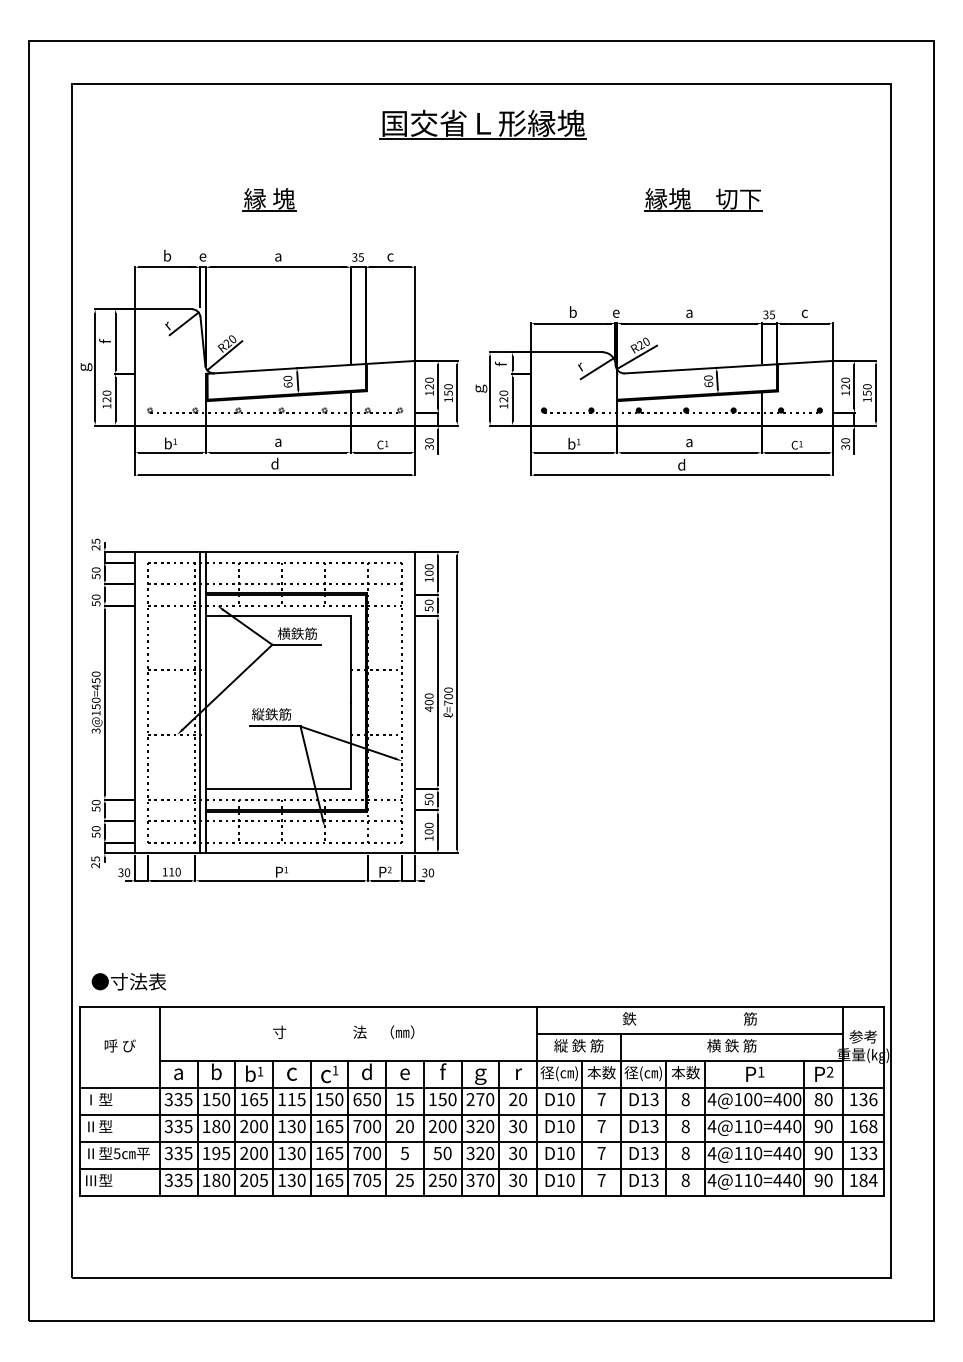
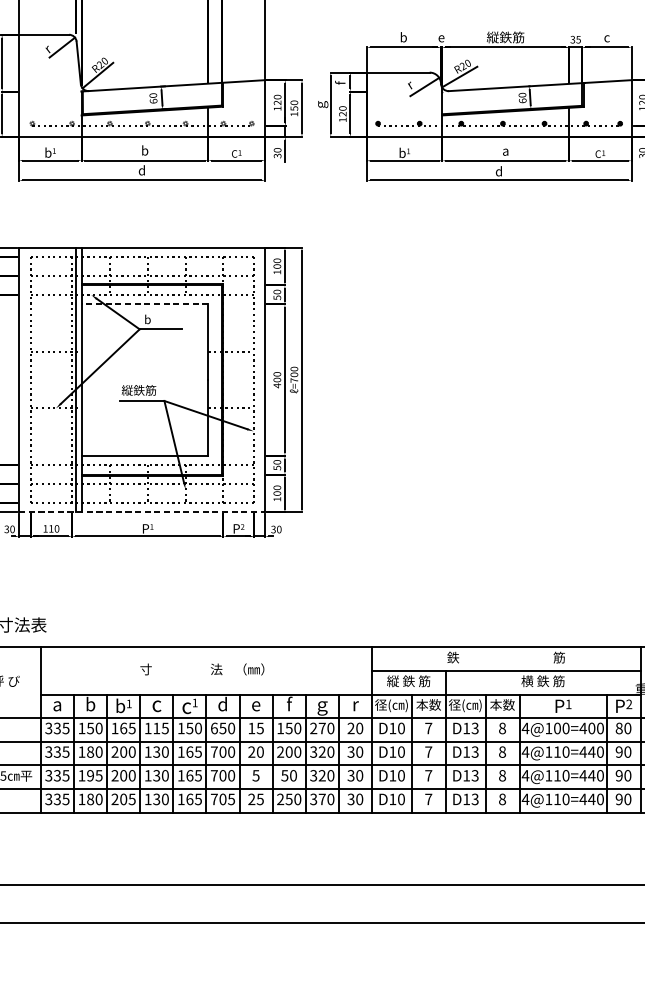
text: (689, 311) -> (505, 36), a -> 縦鉄筋
text: (278, 440) -> (145, 149), a -> b
line: (277, 616) -> (144, 304), solid -> dashed
text: (296, 633) -> (160, 319), 横鉄筋 -> b
line: (275, 853) -> (142, 512), solid -> dashed

